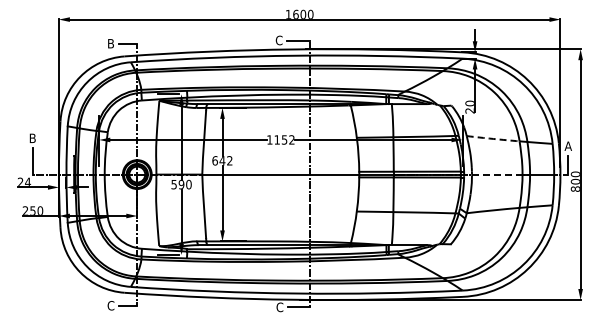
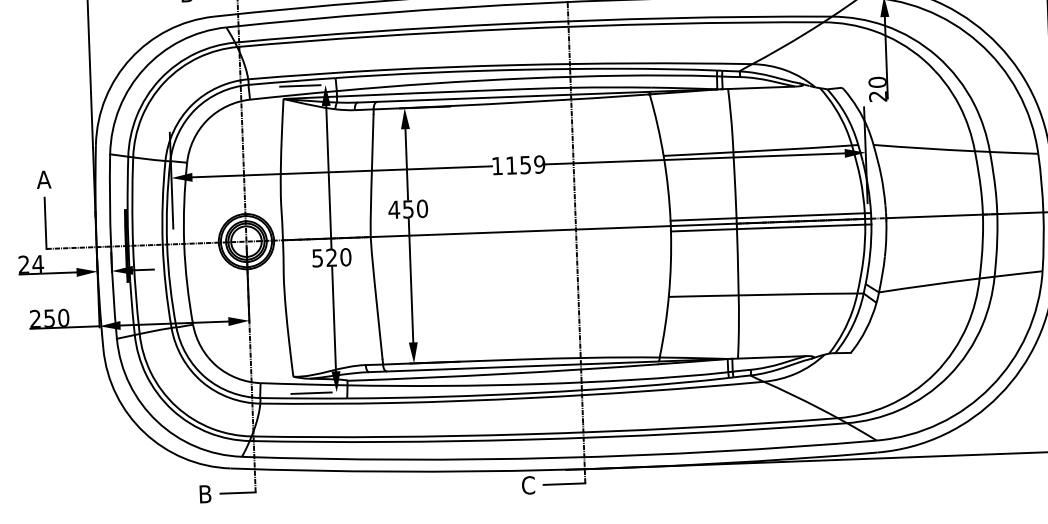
text: (32, 137) -> (43, 178), B -> A
arc: (493, 138) -> (924, 147), dashed -> solid
text: (291, 139) -> (538, 163), 1152 -> 1159
text: (222, 160) -> (408, 208), 642 -> 450
line: (496, 174) -> (933, 216), dashed -> solid
text: (181, 184) -> (331, 257), 590 -> 520
text: (110, 305) -> (204, 493), C -> B

